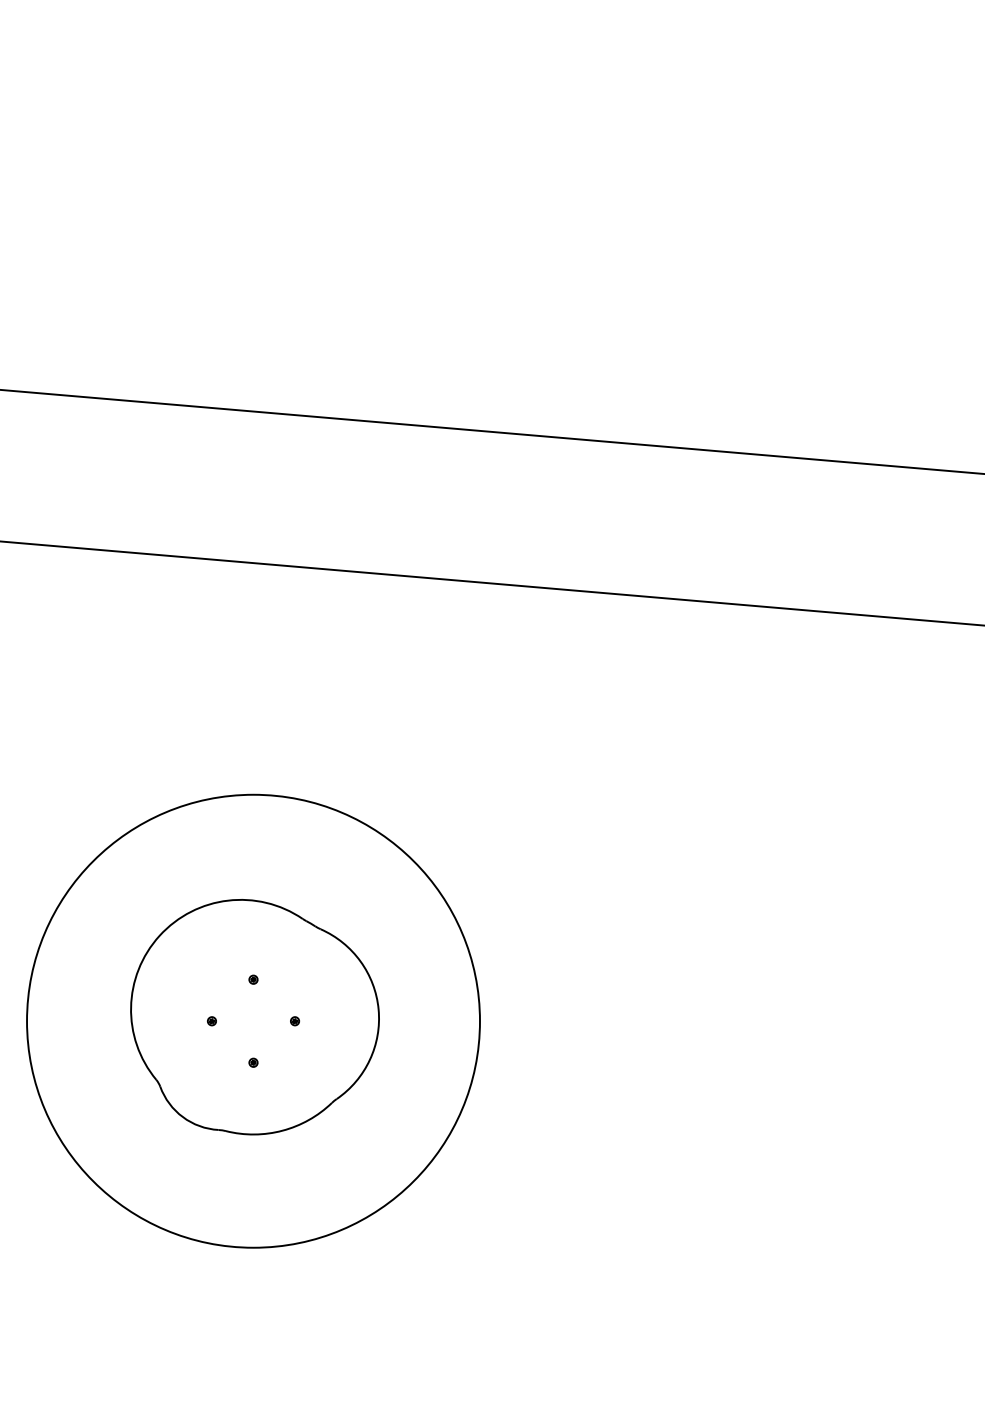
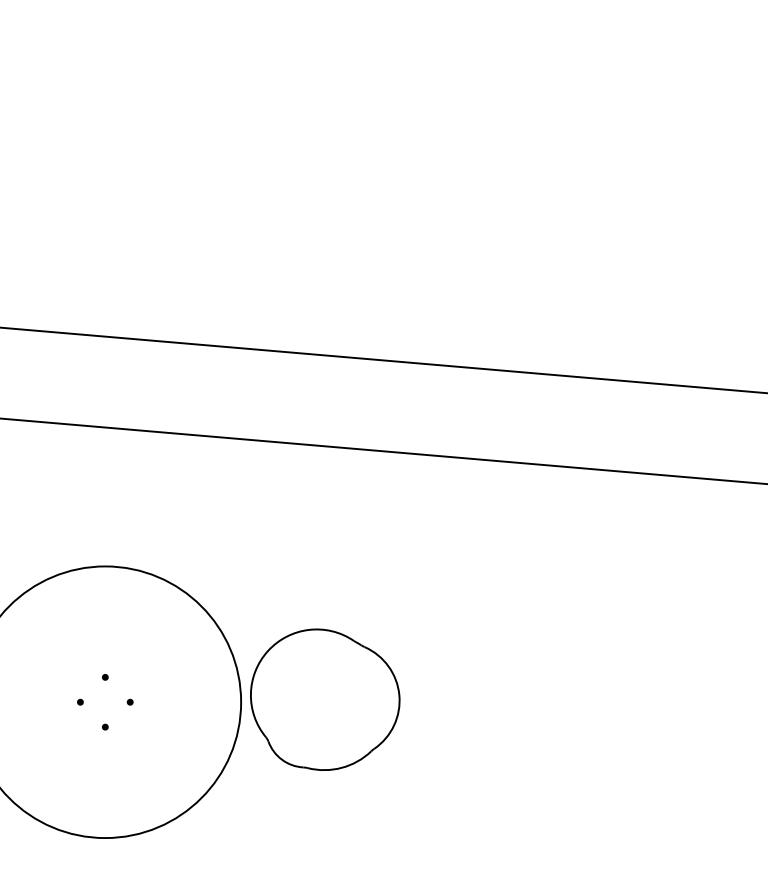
part: (255, 1016) -> (325, 699), moved

